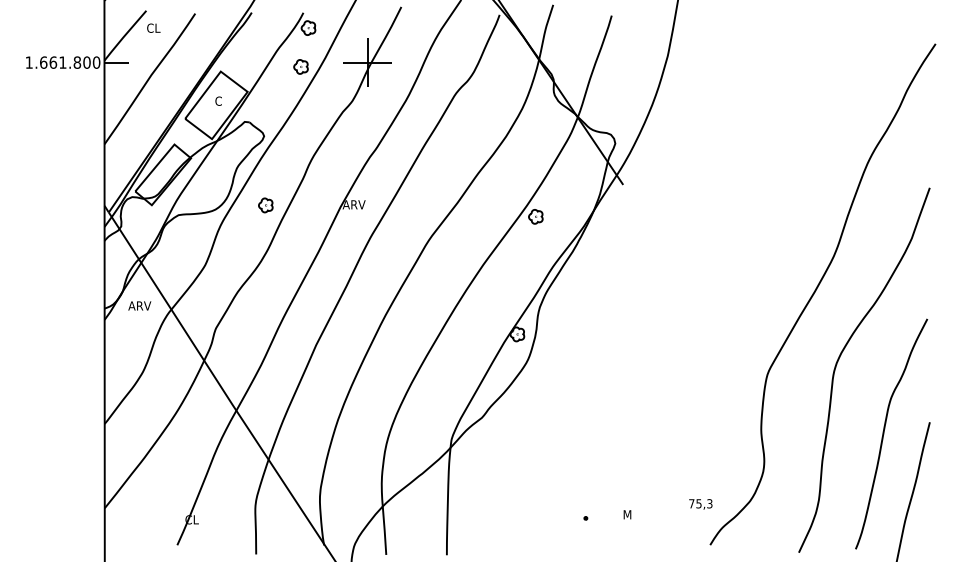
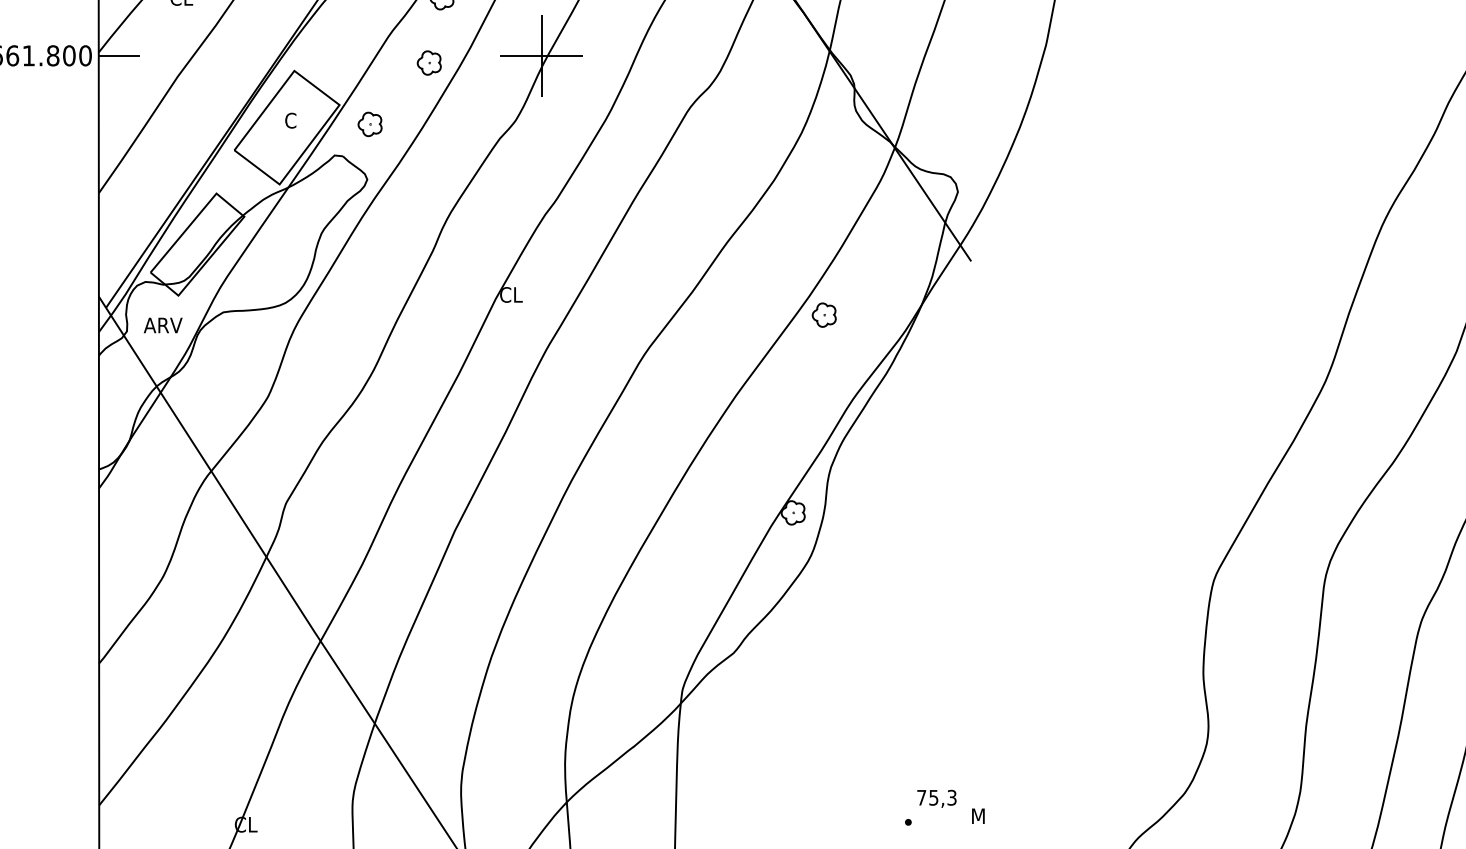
text: (353, 204) -> (517, 294), ARV -> CL
part: (265, 205) -> (369, 124), moved
text: (139, 305) -> (162, 324), moved
text: (700, 504) -> (936, 798), moved

